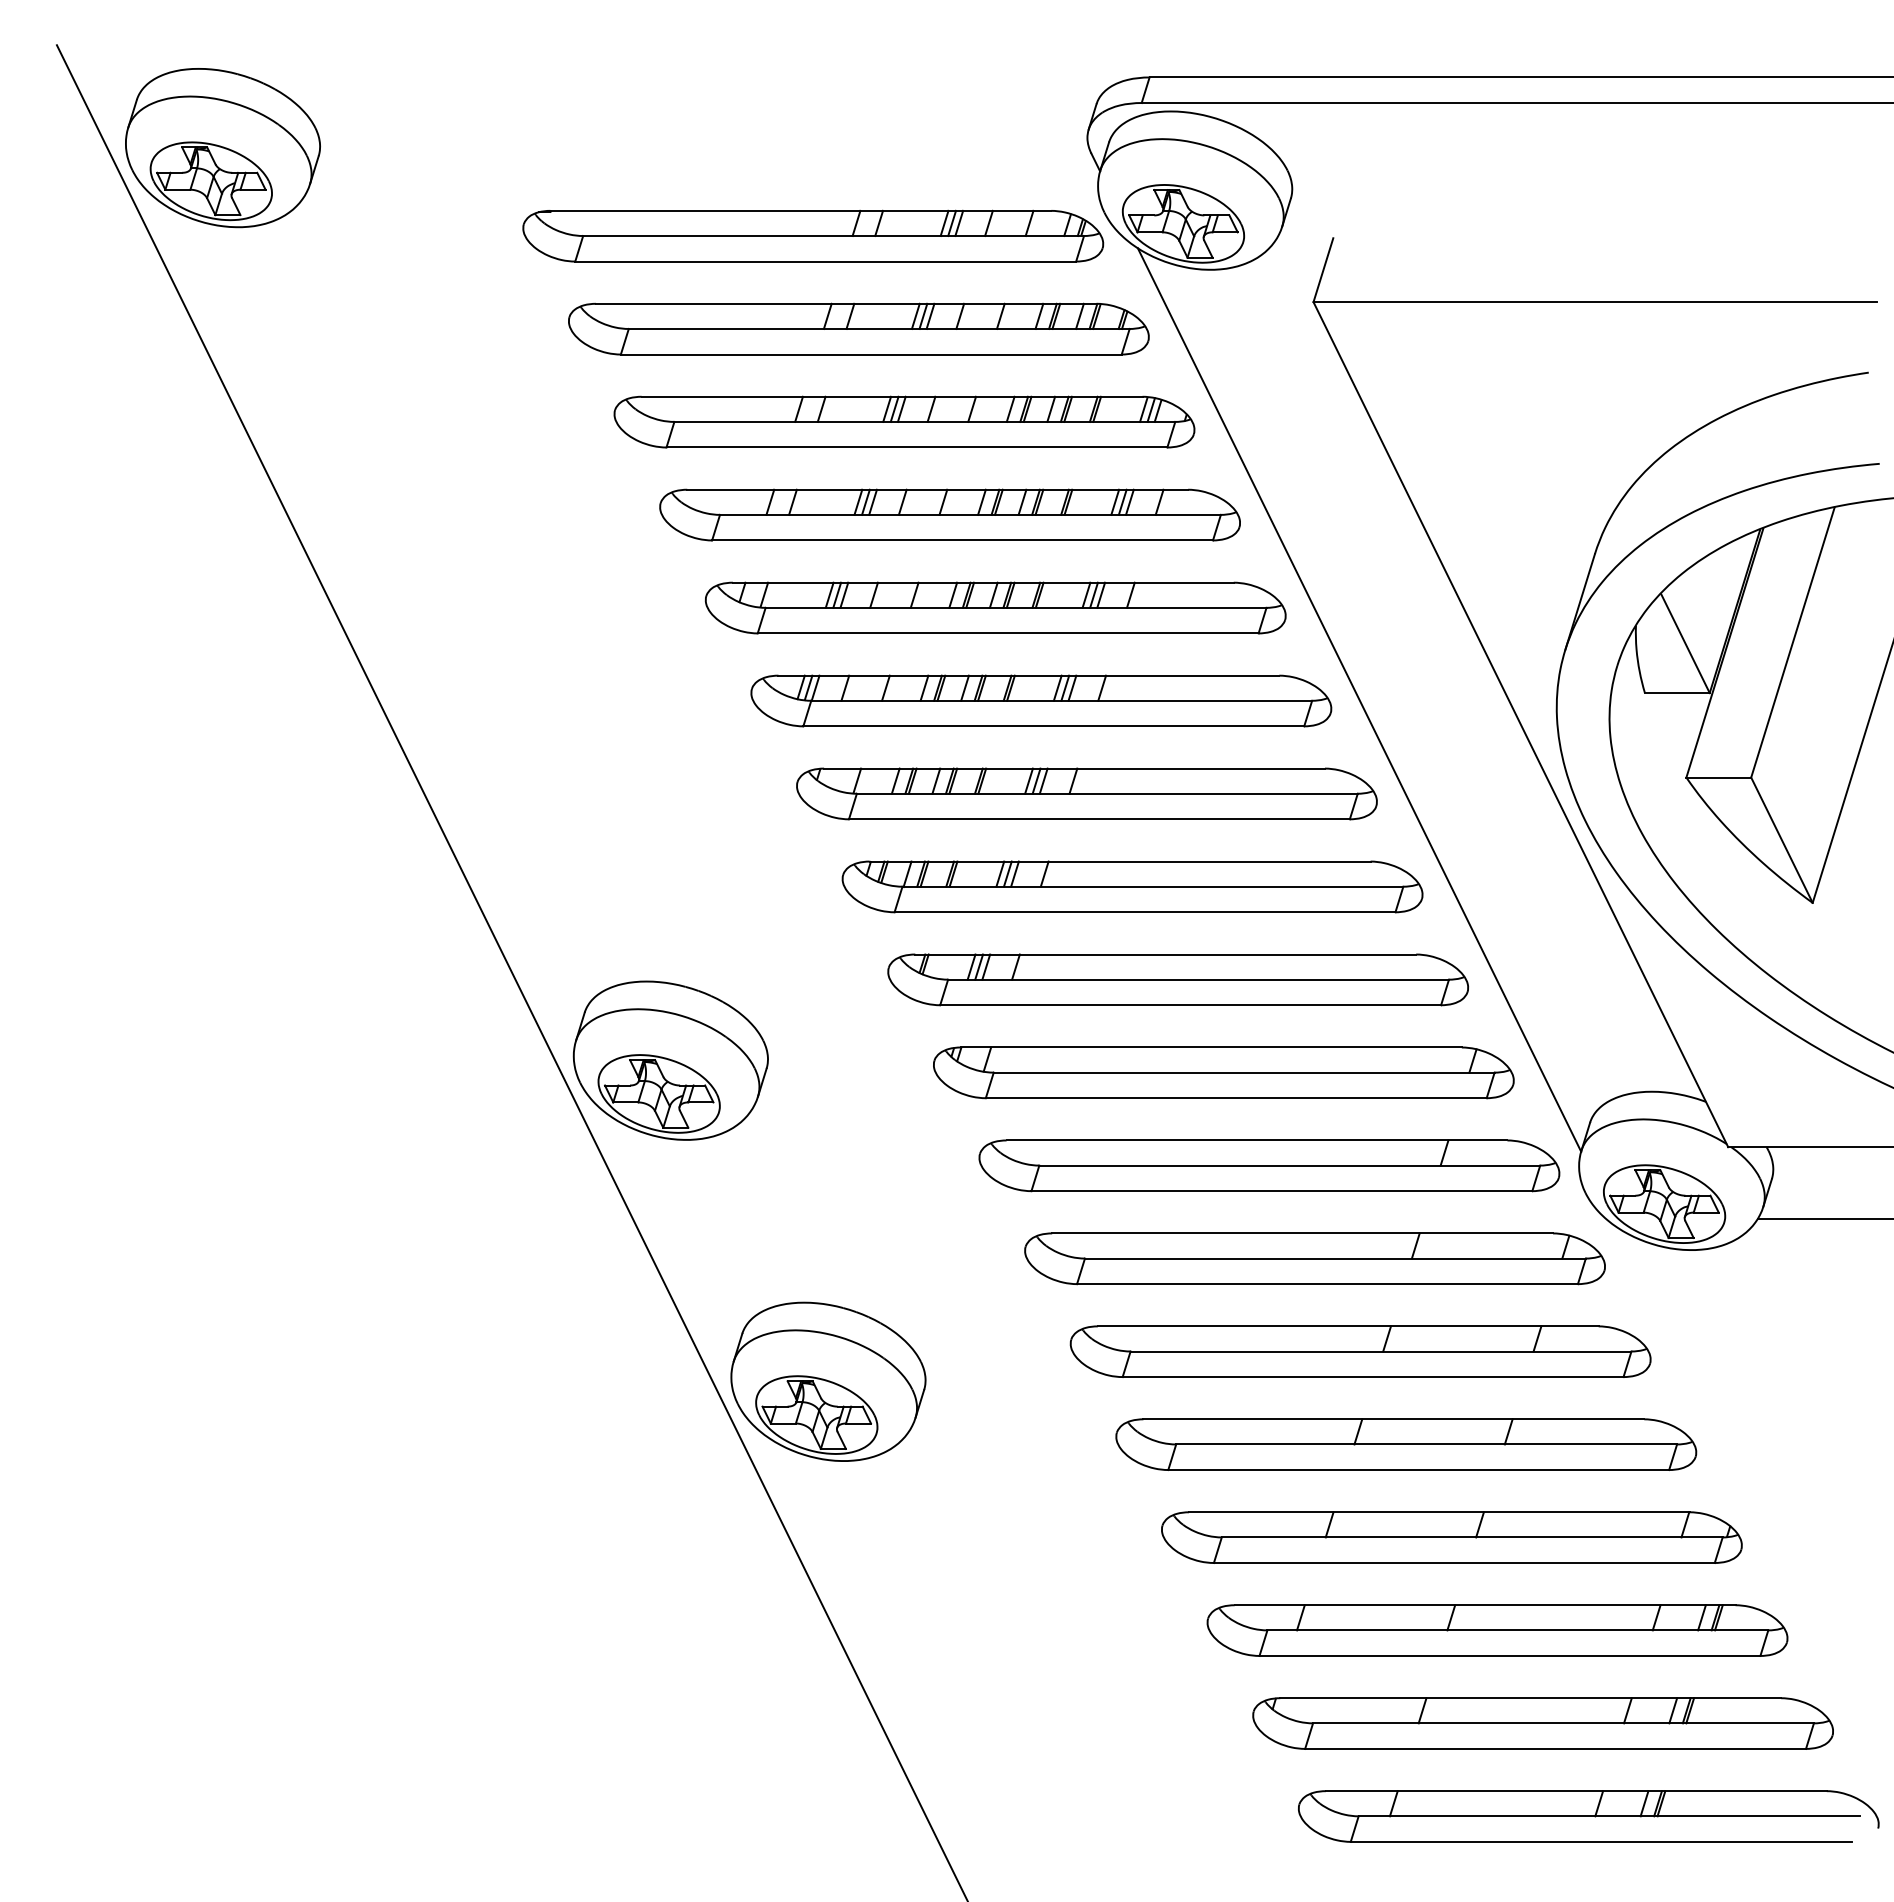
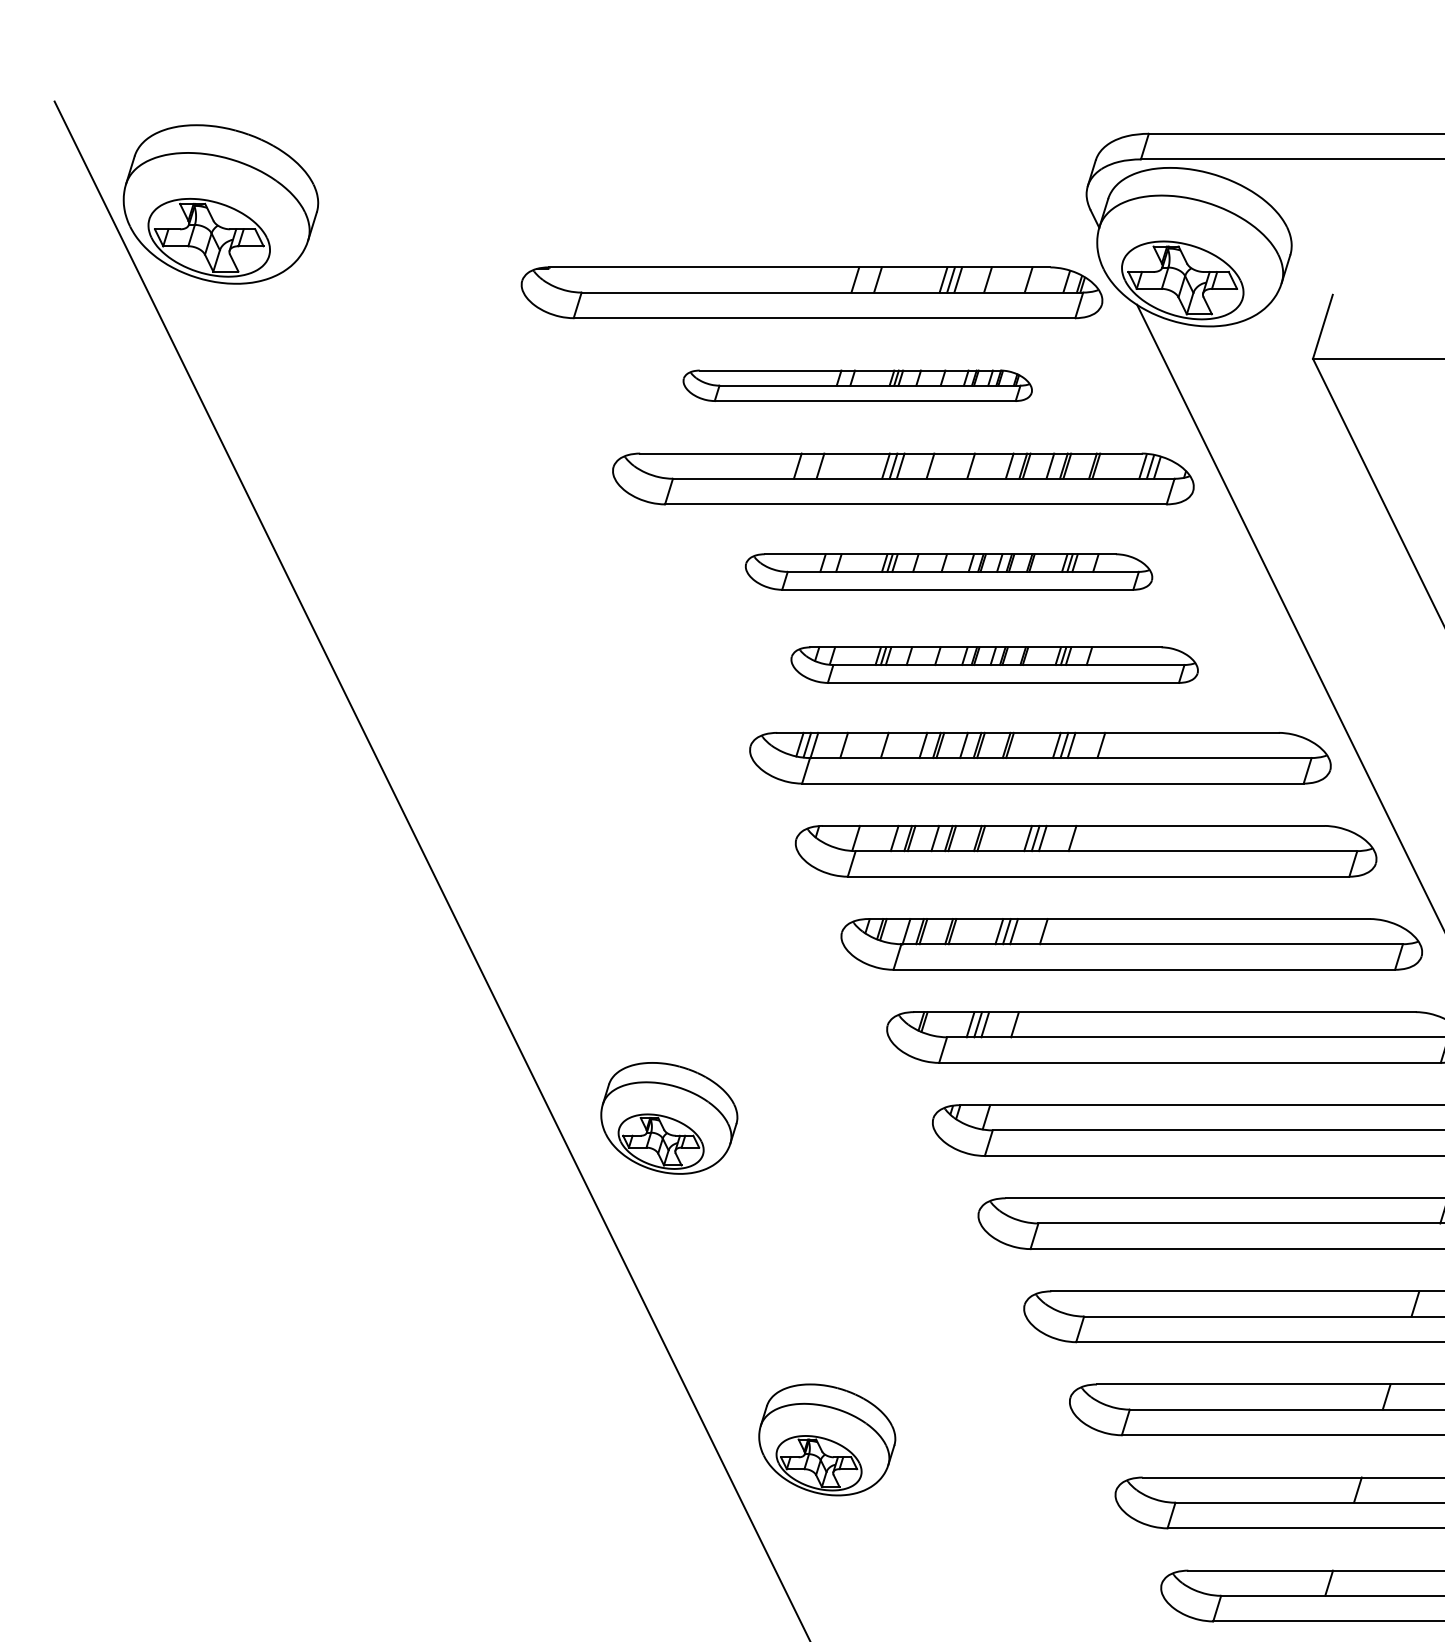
part: (858, 328) -> (857, 385), size x0.6
part: (949, 514) -> (948, 571), size x0.7
part: (995, 607) -> (994, 664), size x0.7
part: (670, 1060) -> (669, 1118), size x0.7
part: (828, 1381) -> (827, 1439), size x0.7

